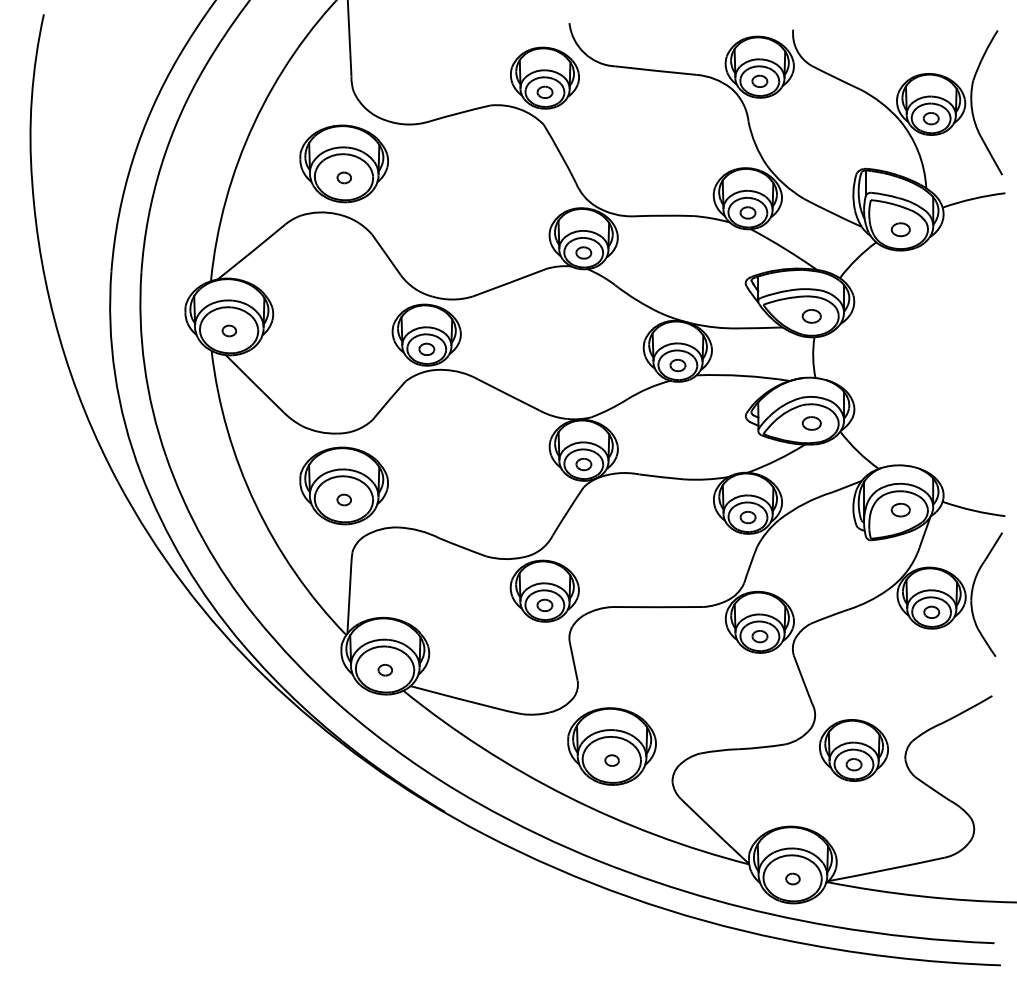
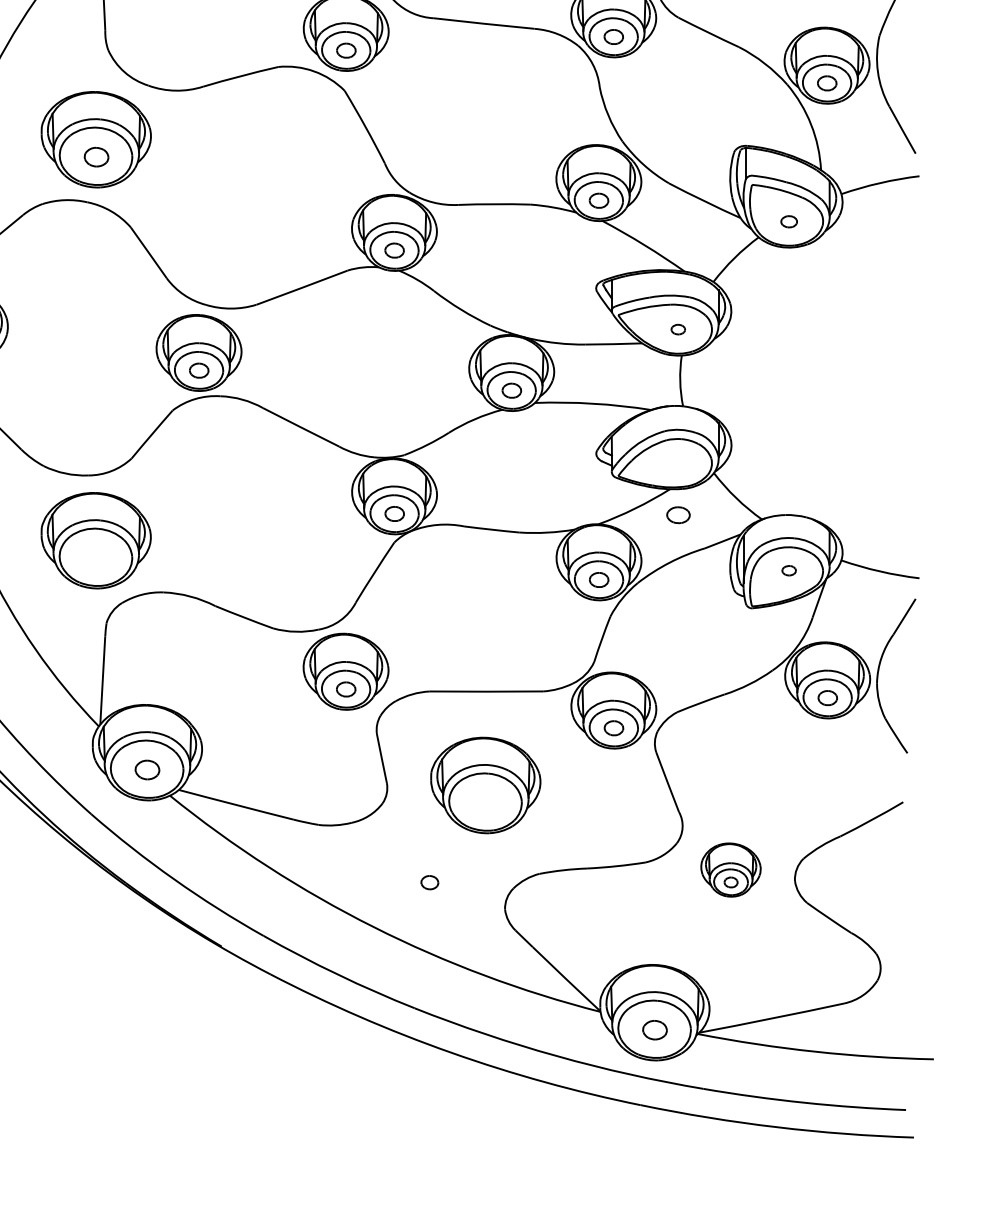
part: (343, 177) -> (95, 156), size x1.4
part: (900, 229) -> (788, 221), size x0.7
part: (811, 316) -> (678, 329), size x0.6
part: (811, 423) -> (678, 515), moved
part: (343, 499) -> (95, 557), removed
part: (900, 509) -> (788, 570), size x0.6
part: (385, 670) -> (147, 770), size x1.4
part: (611, 746) -> (485, 785), moved
part: (853, 750) -> (730, 870), size x0.7
part: (792, 878) -> (654, 1029), size x1.4

